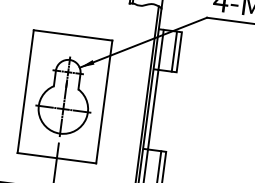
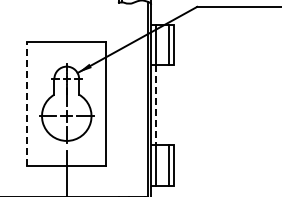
line: (26, 91) -> (27, 103), solid -> dashed
line: (152, 110) -> (155, 105), solid -> dashed

